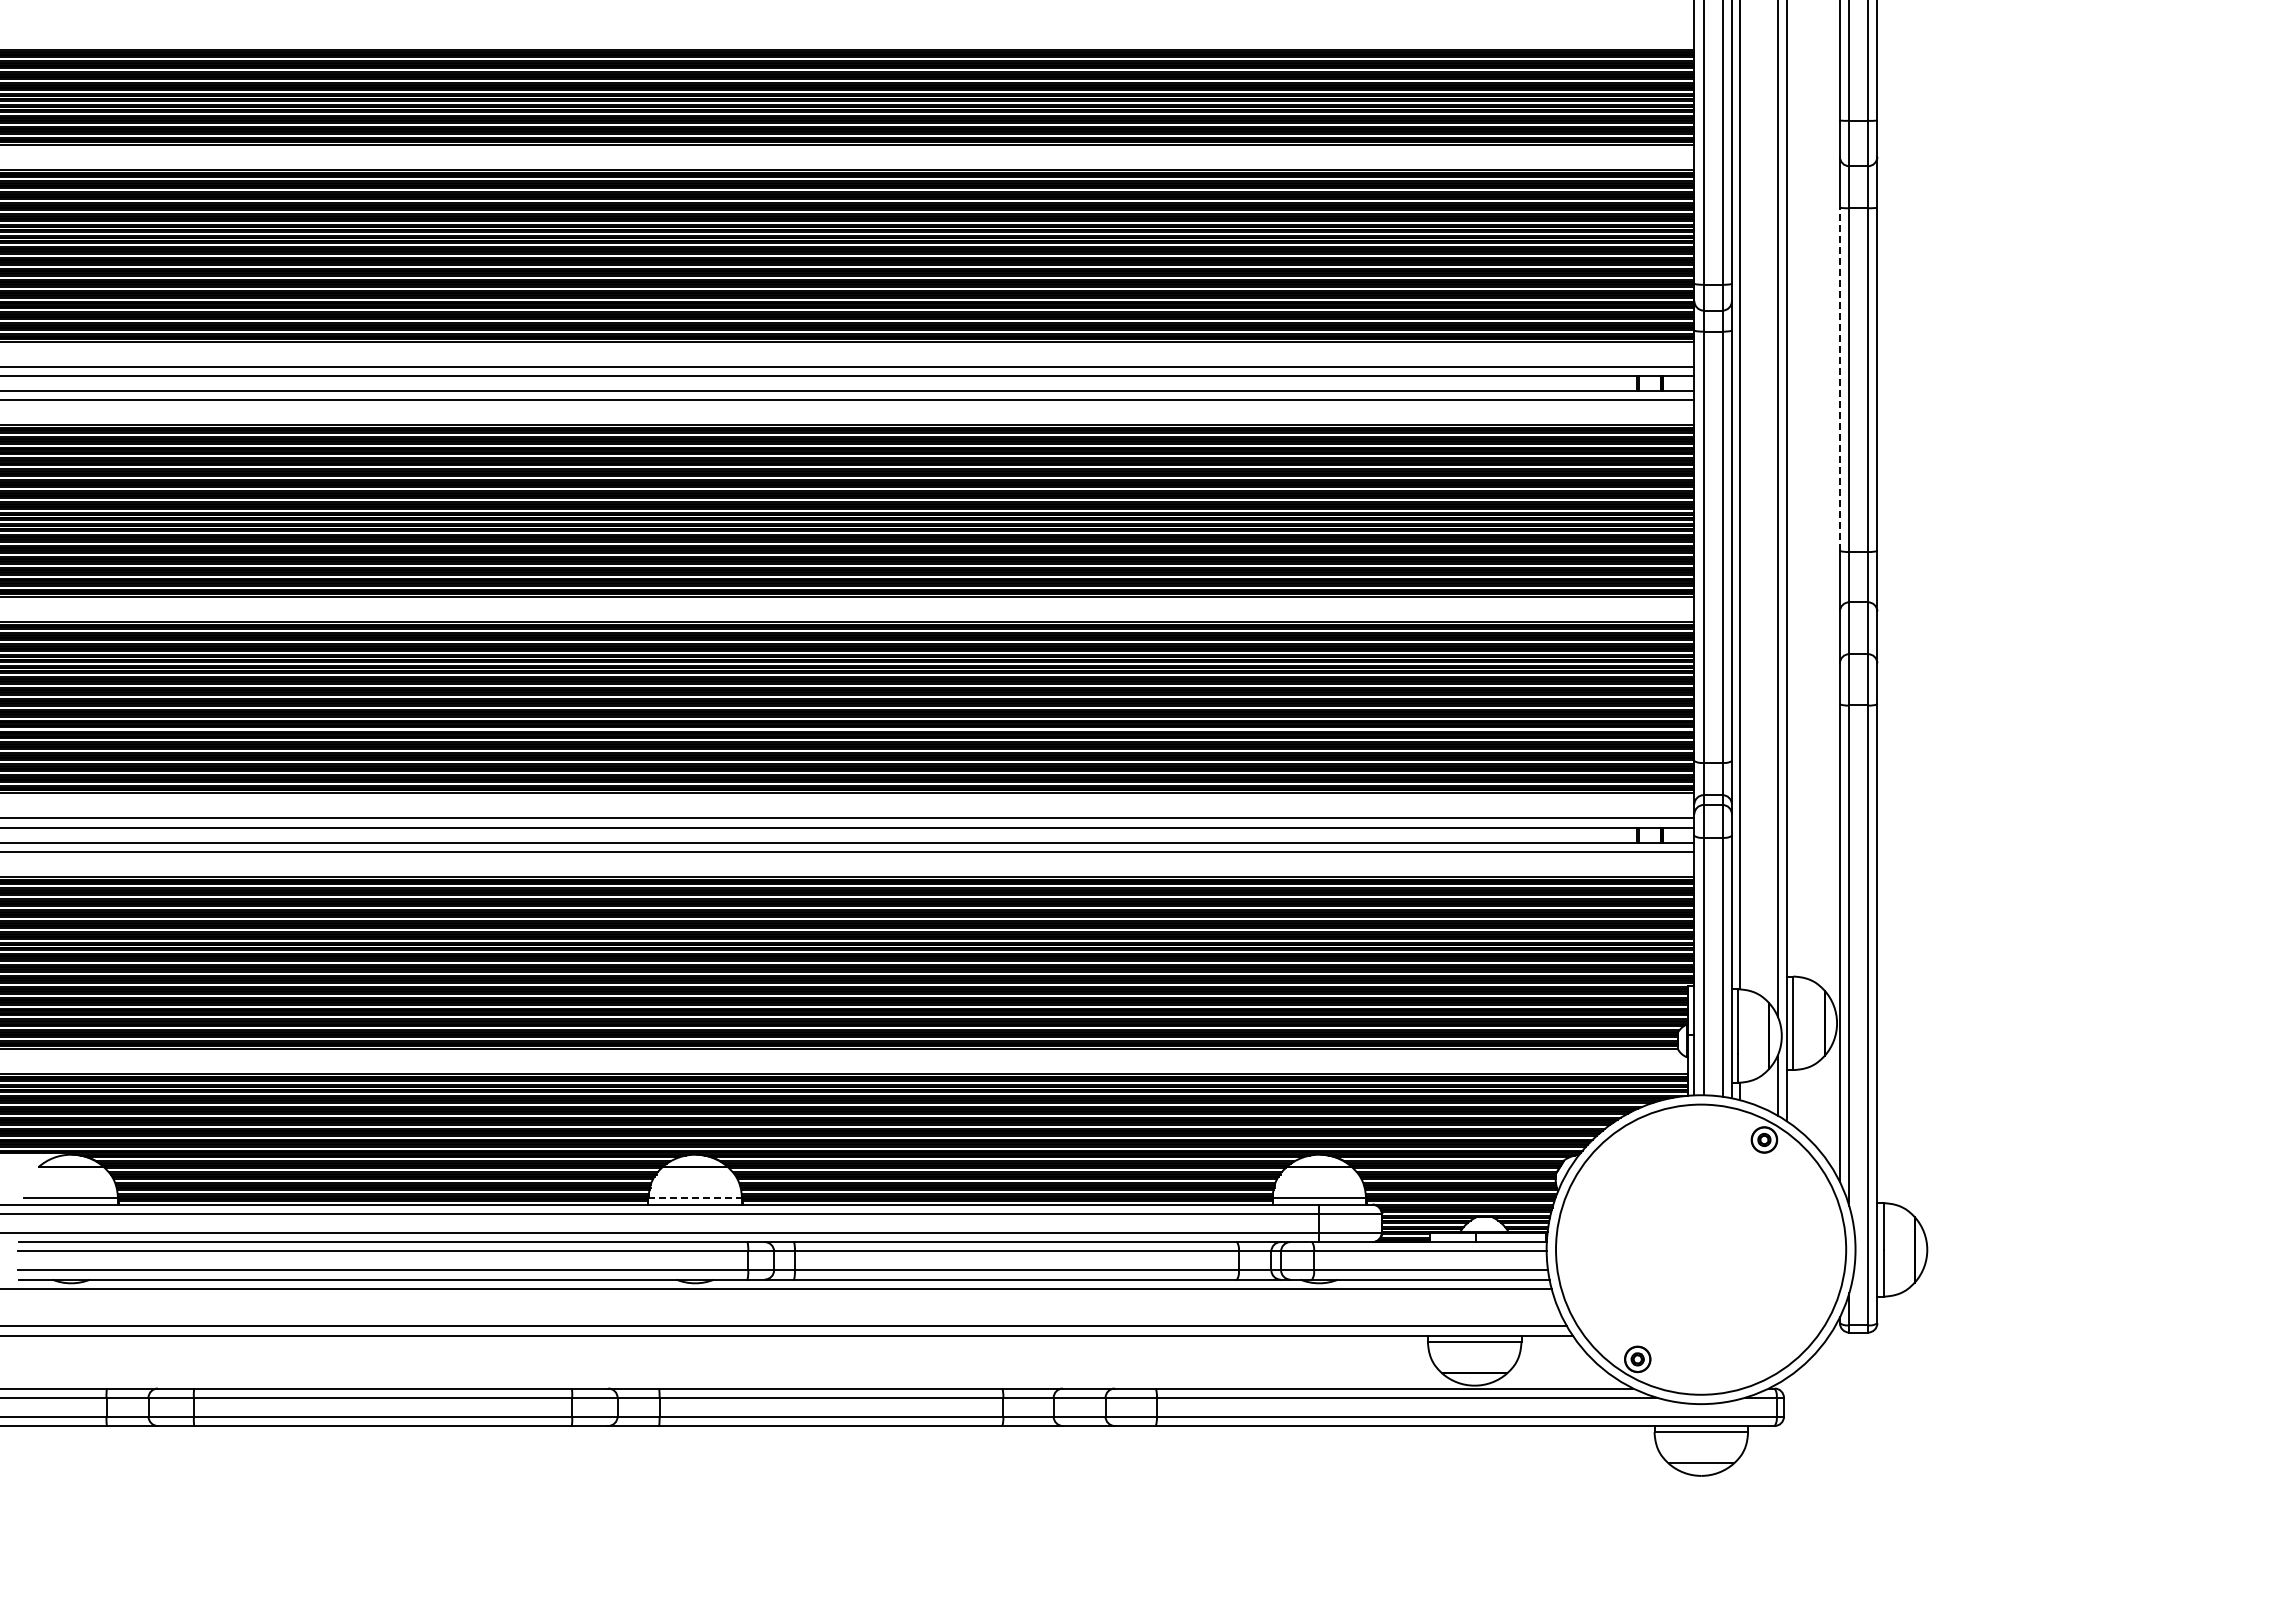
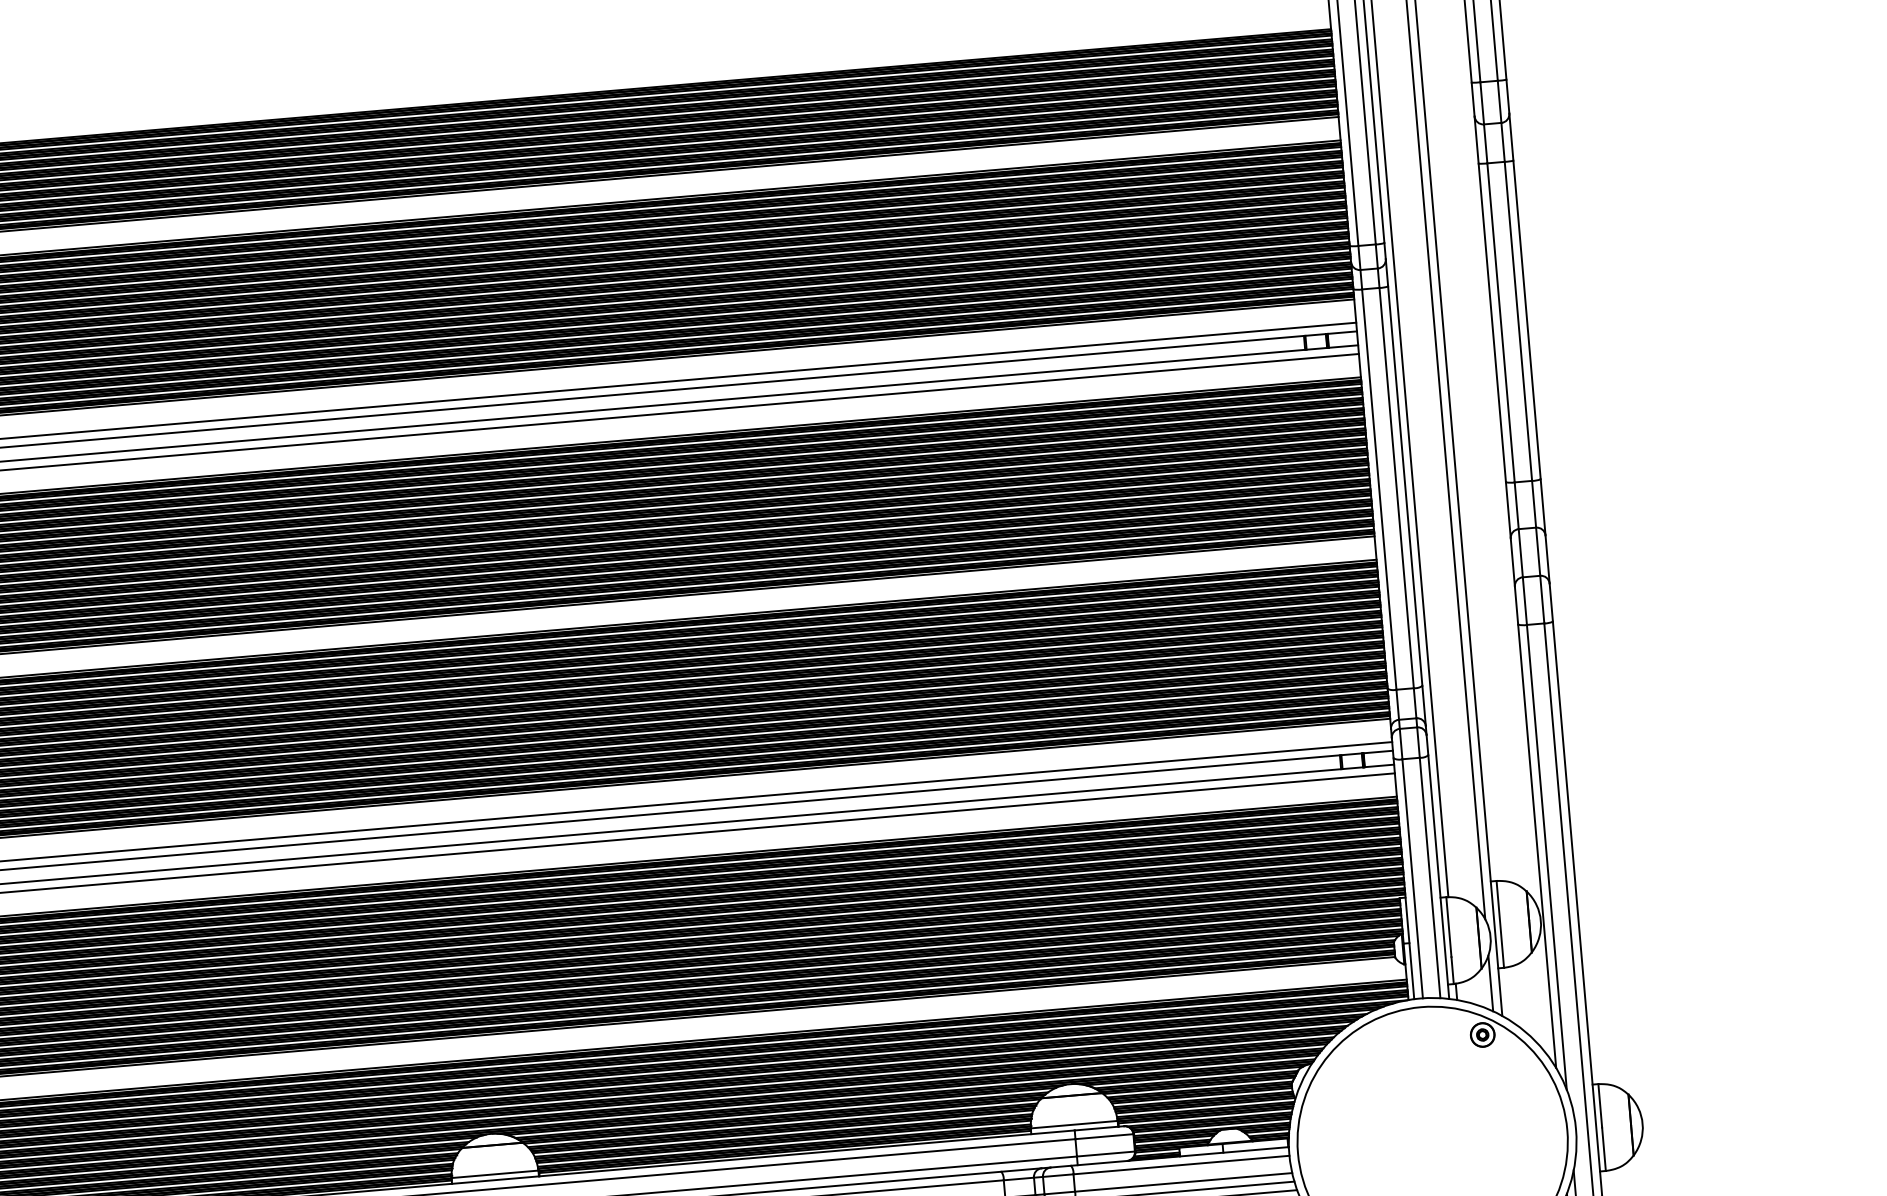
line: (1839, 379) -> (1491, 323), dashed -> solid
line: (695, 1198) -> (495, 1174), dashed -> solid

